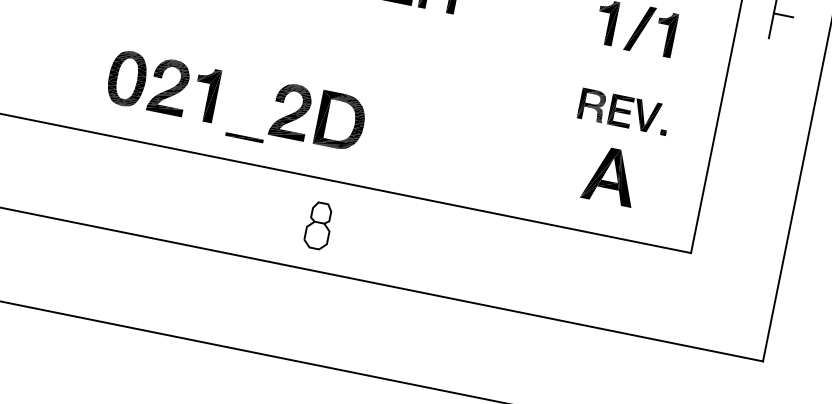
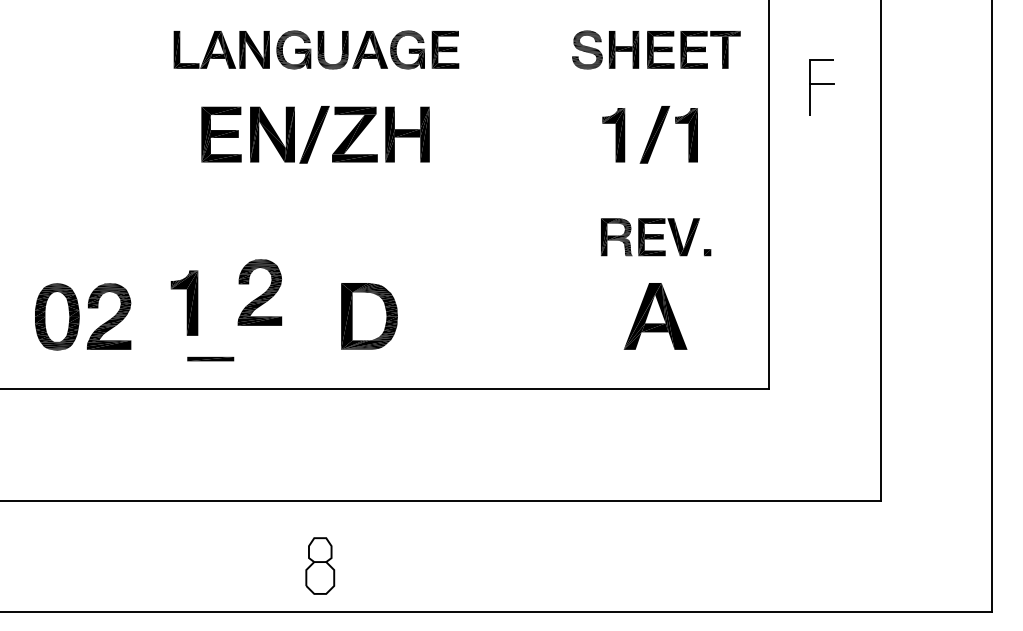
part: (206, 94) -> (184, 302), moved
part: (290, 111) -> (259, 292), moved
part: (341, 121) -> (369, 316), moved
part: (319, 225) -> (320, 565), moved

